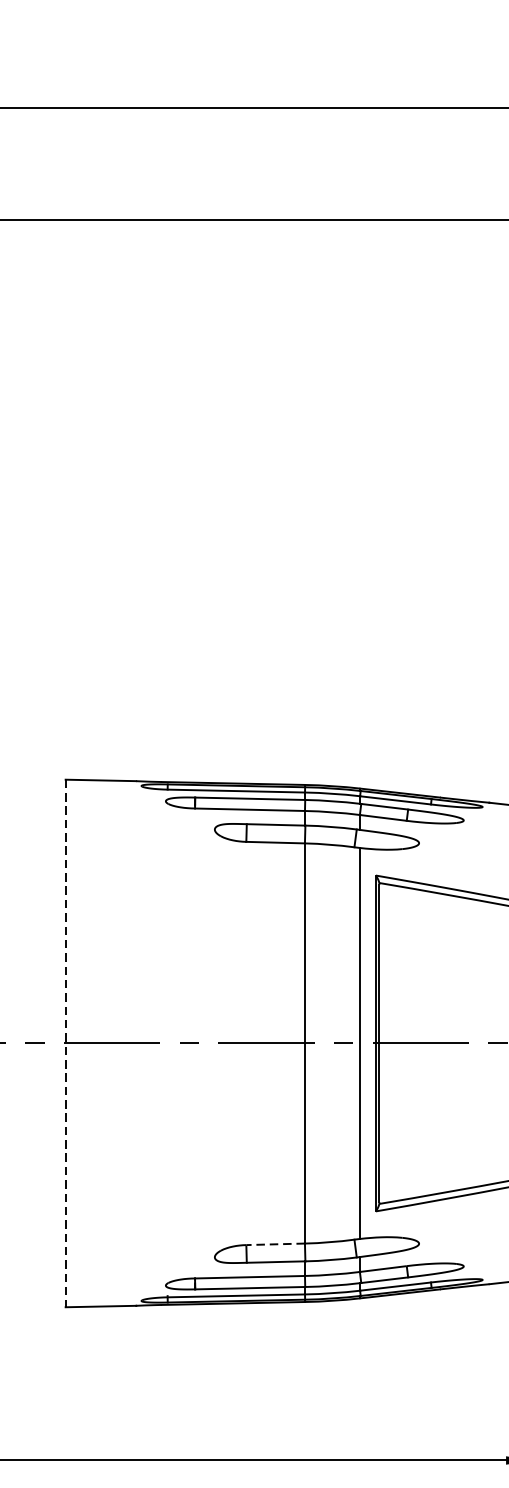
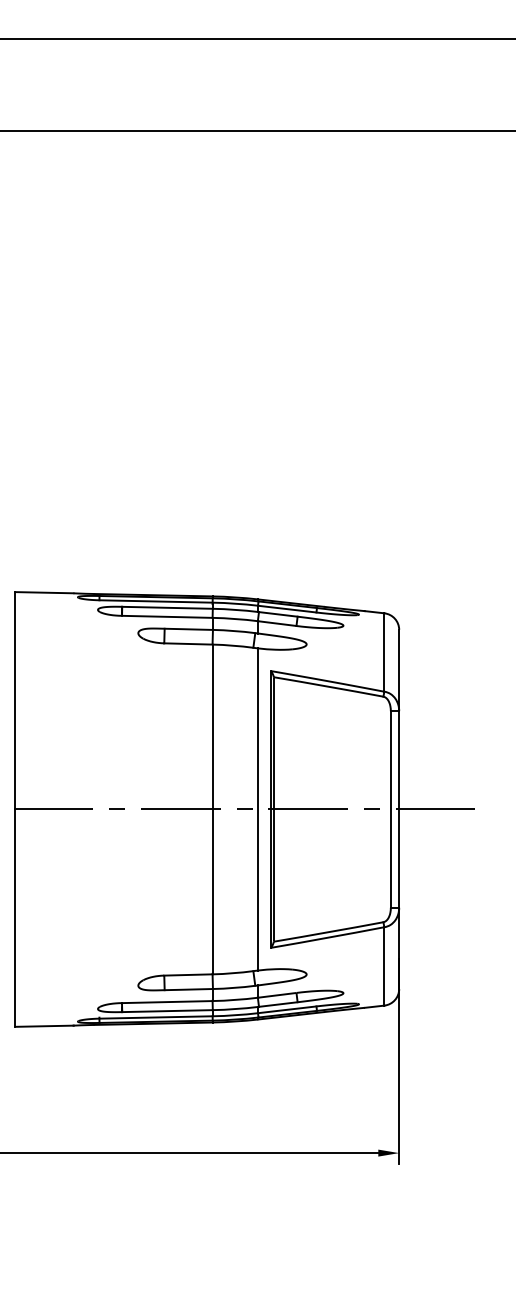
line: (65, 1043) -> (15, 809), dashed -> solid
line: (274, 1243) -> (187, 974), dashed -> solid

